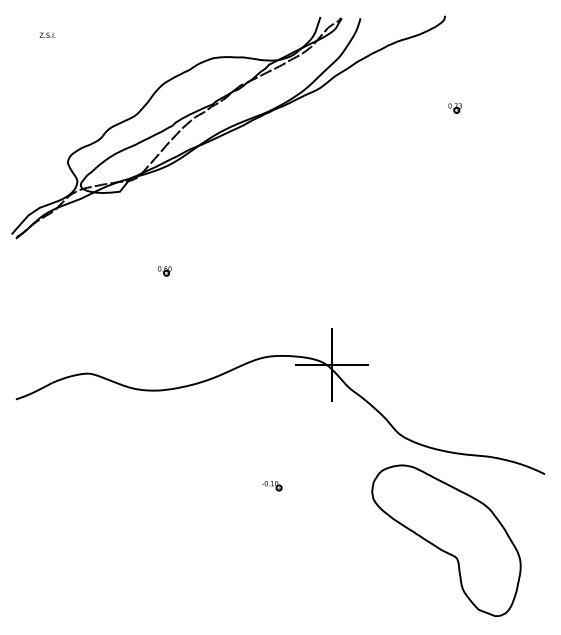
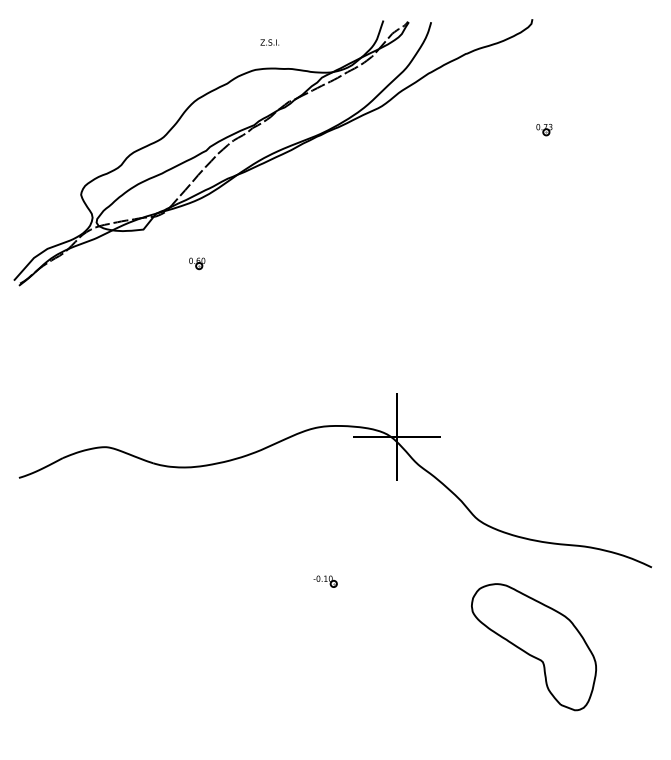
text: (47, 35) -> (269, 42), moved
part: (165, 271) -> (197, 263), moved
part: (446, 541) -> (533, 647), size x0.7

